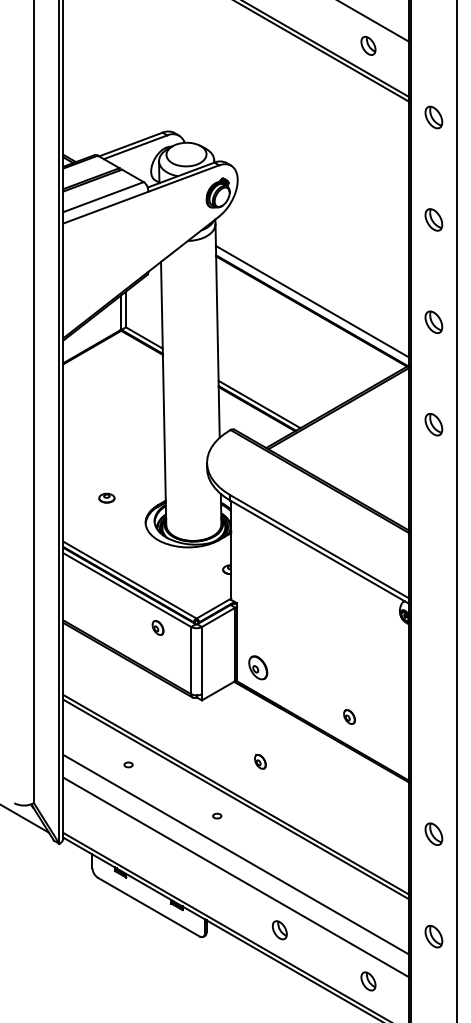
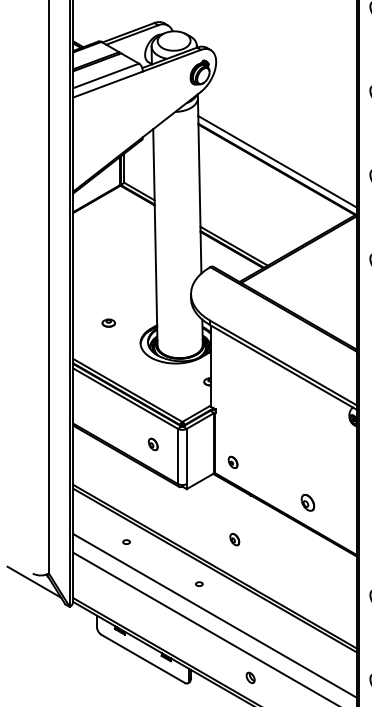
part: (157, 627) -> (152, 444), moved
part: (258, 667) -> (233, 462), size x0.6
part: (349, 716) -> (307, 502), size x1.4
part: (279, 930) -> (250, 678), size x0.7

